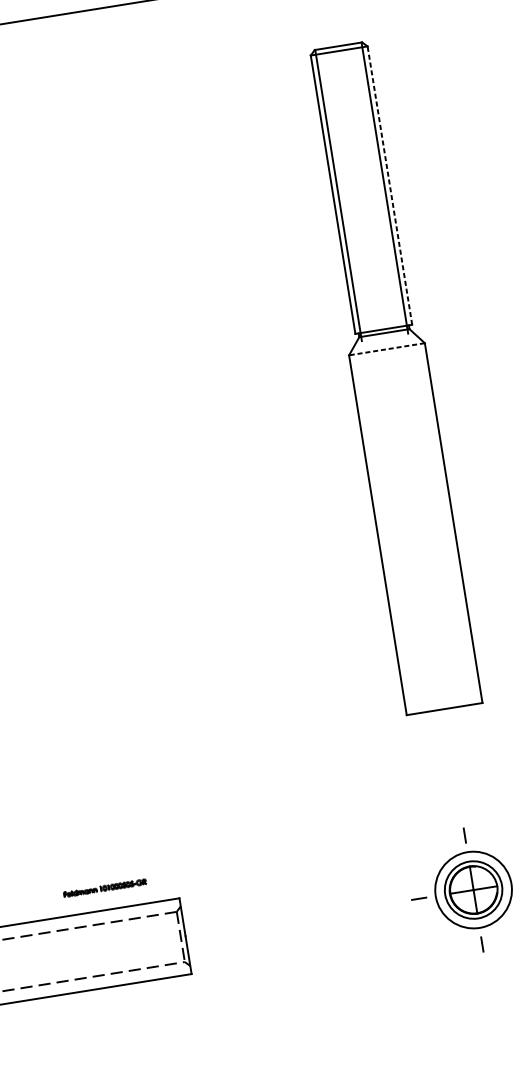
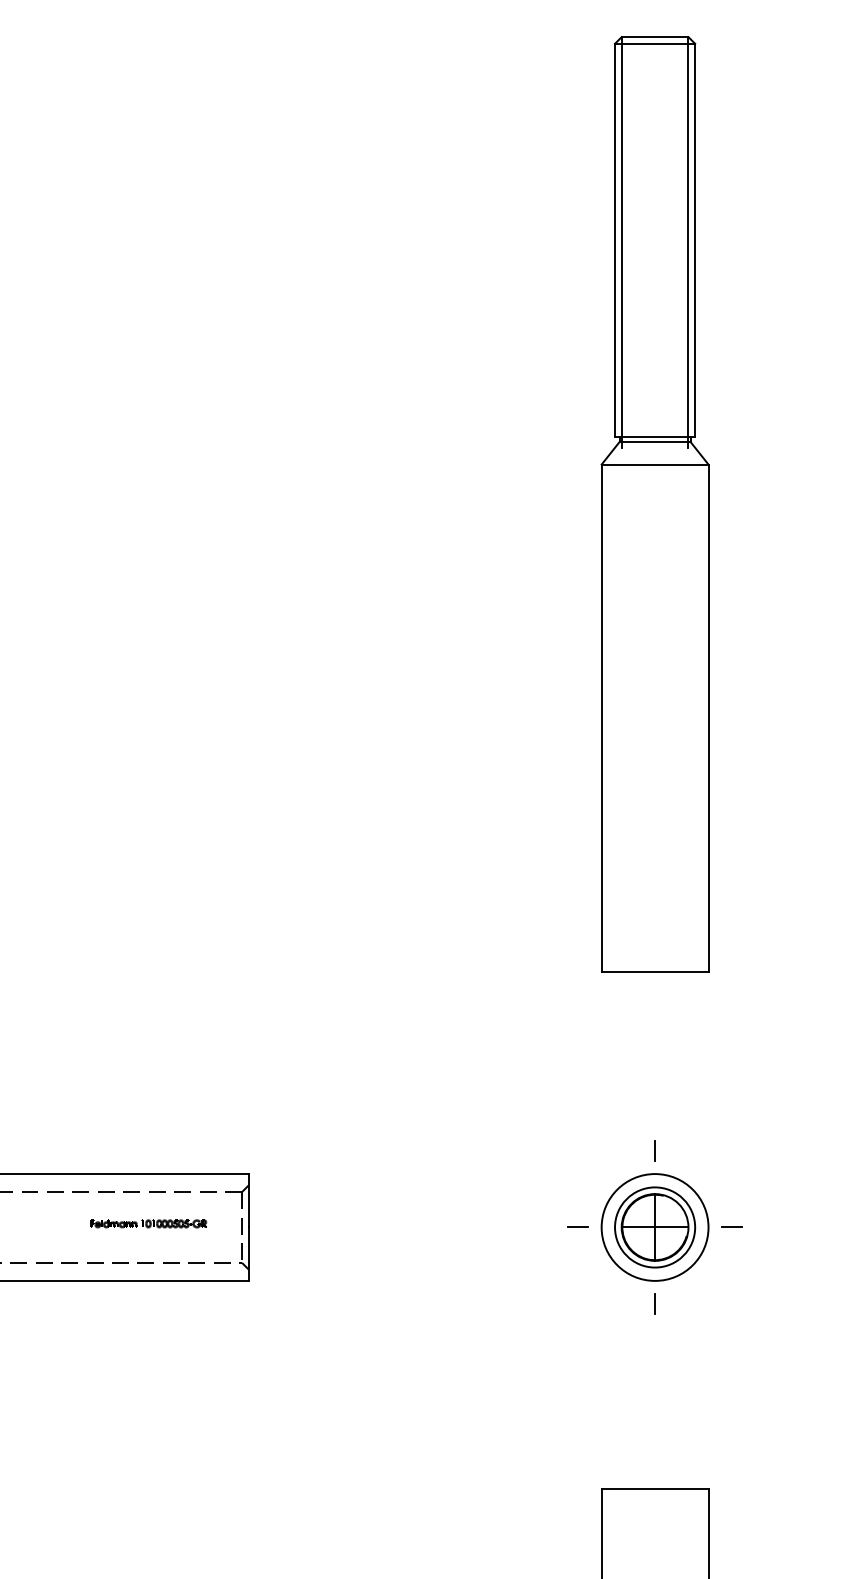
line: (390, 185) -> (695, 239), dashed -> solid
line: (386, 349) -> (654, 464), dashed -> solid
part: (104, 888) -> (148, 1223), moved

